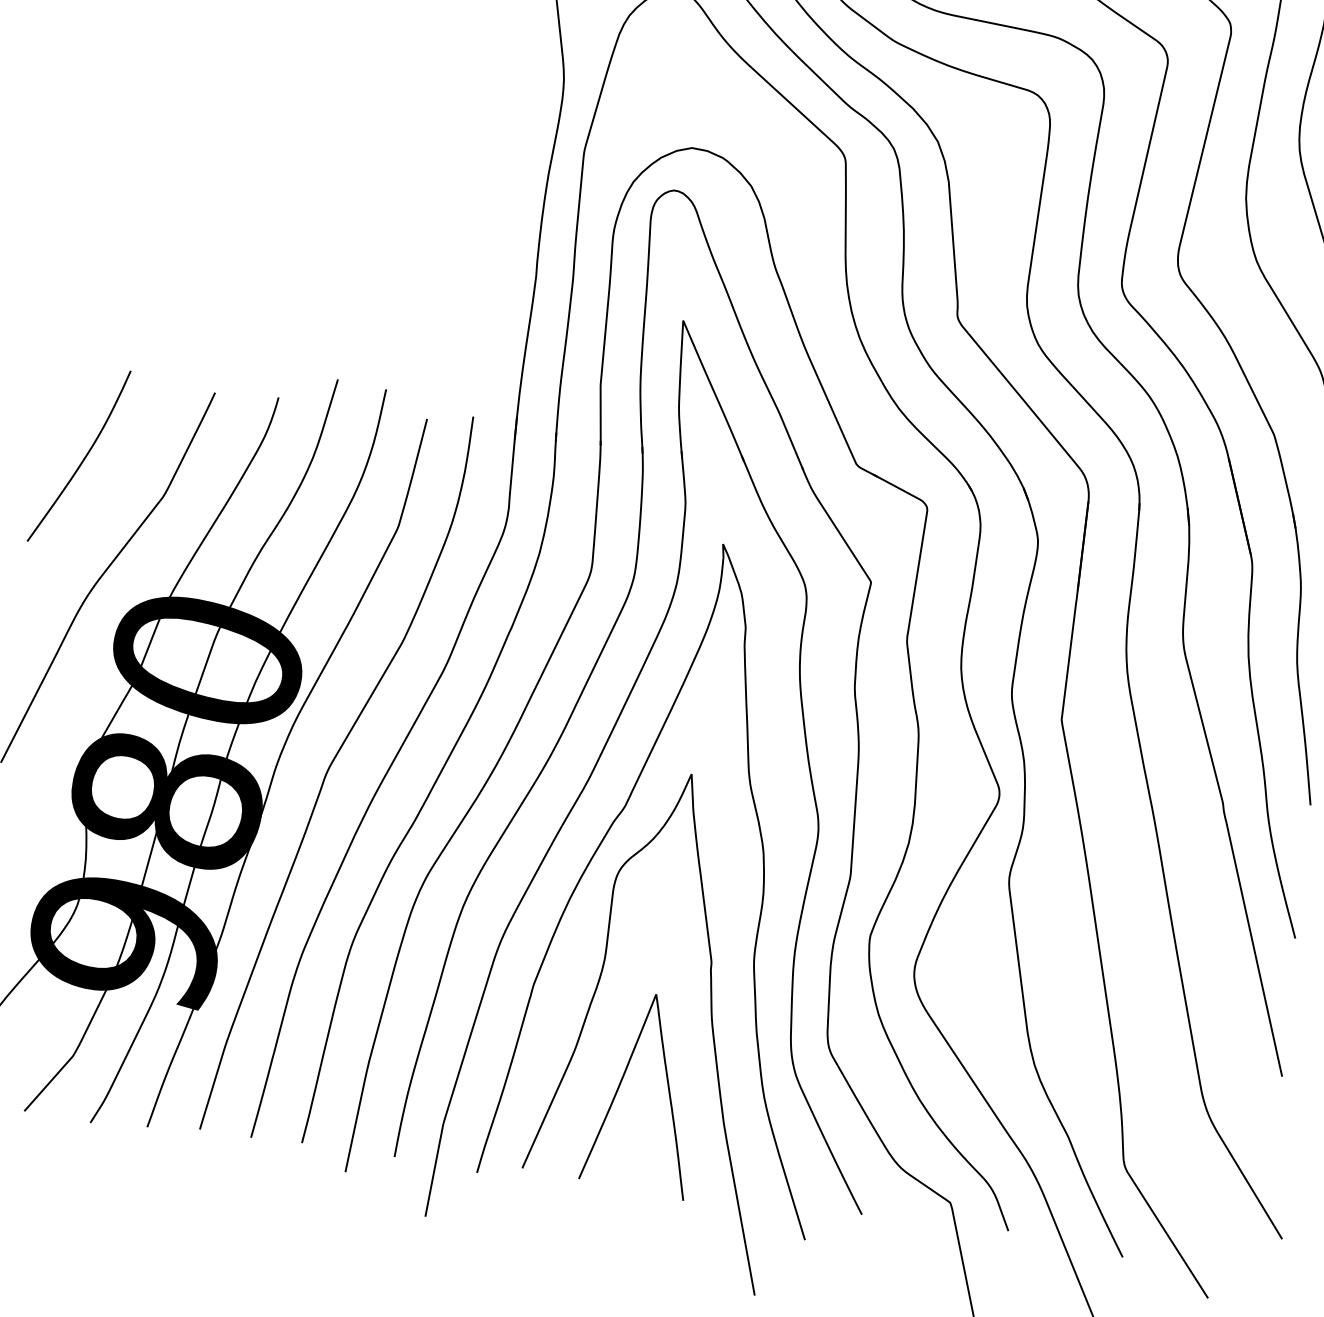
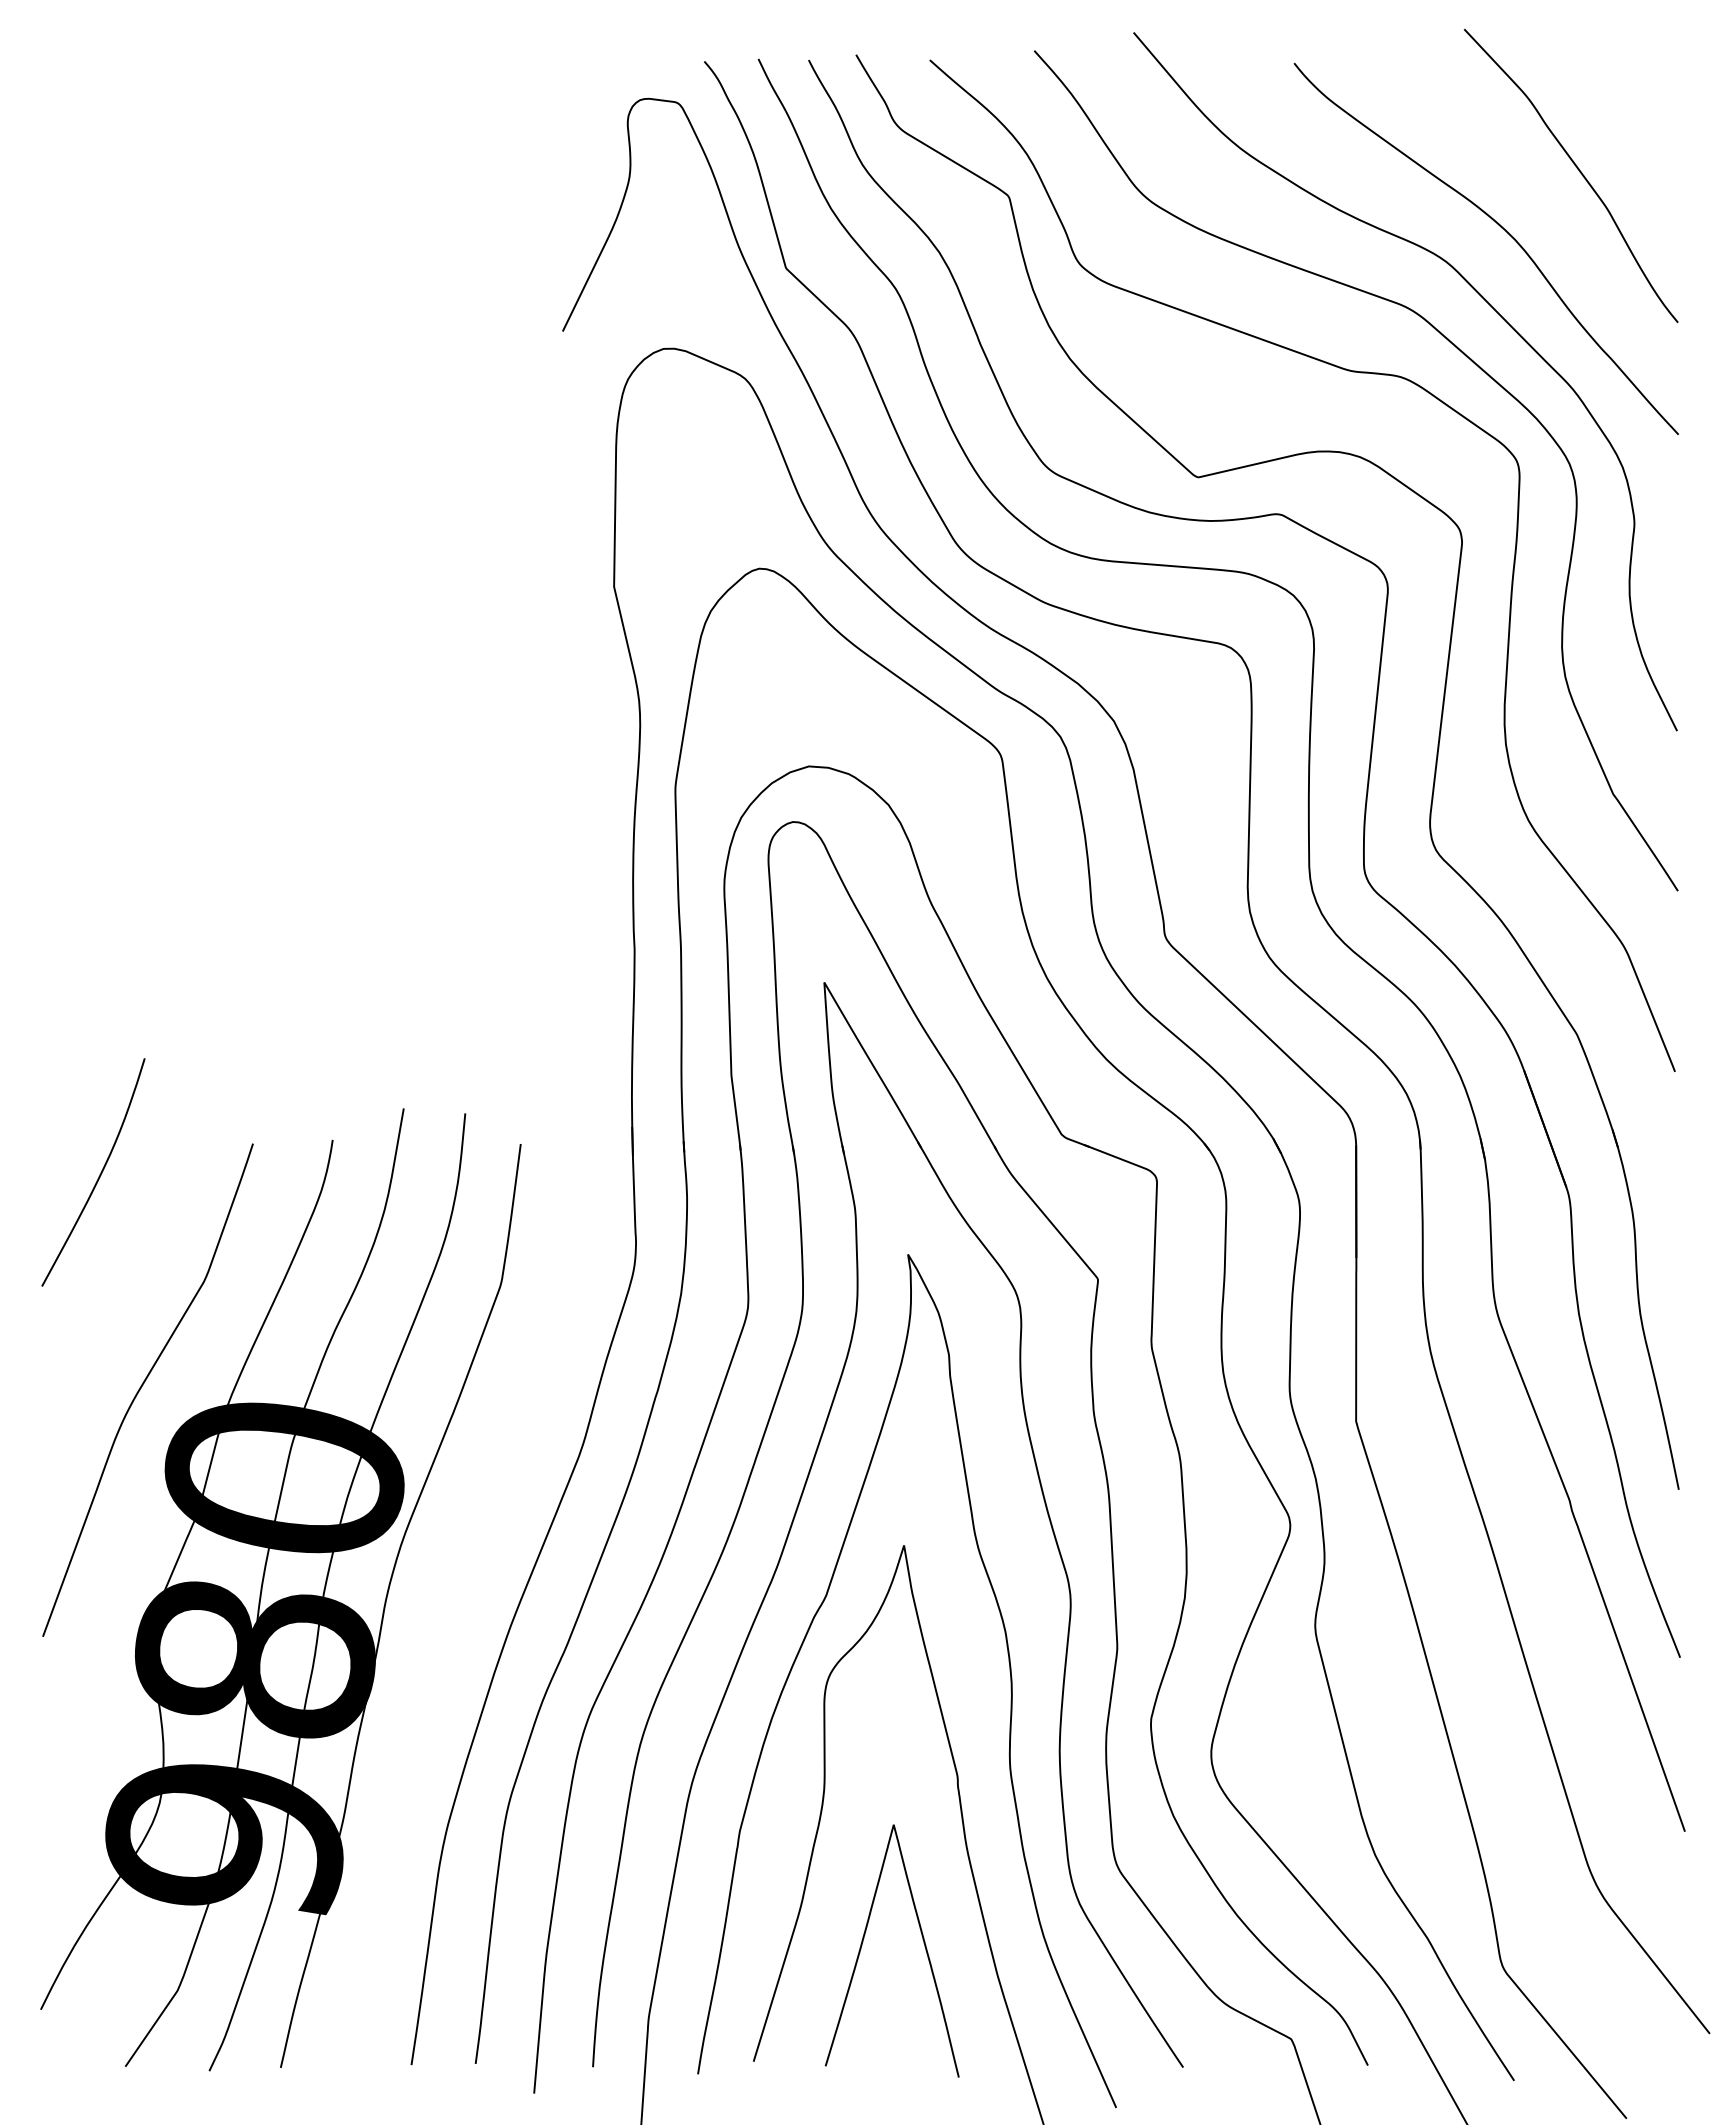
curve: (83, 458) -> (99, 1174), moved
curve: (329, 769) -> (452, 1595), removed

